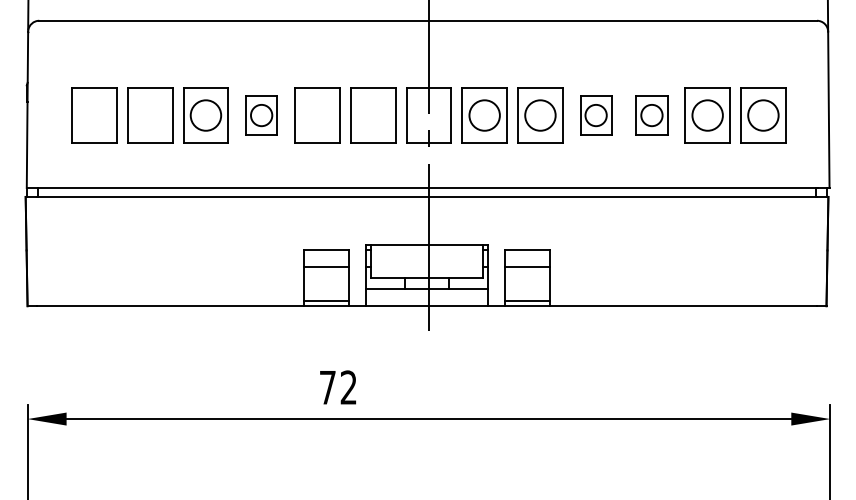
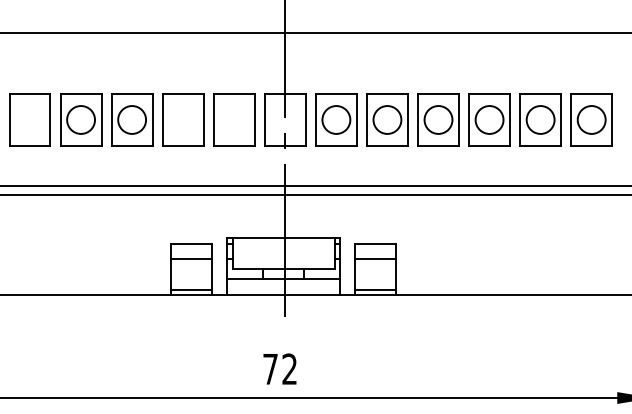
part: (261, 115) -> (131, 119), size x1.43
part: (595, 115) -> (437, 119), size x1.43
part: (651, 115) -> (489, 119), size x1.43
text: (337, 387) -> (279, 369), moved

